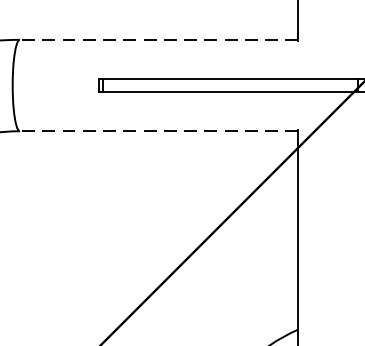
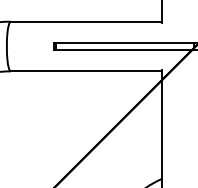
line: (159, 39) -> (86, 21), dashed -> solid
line: (159, 131) -> (86, 71), dashed -> solid

